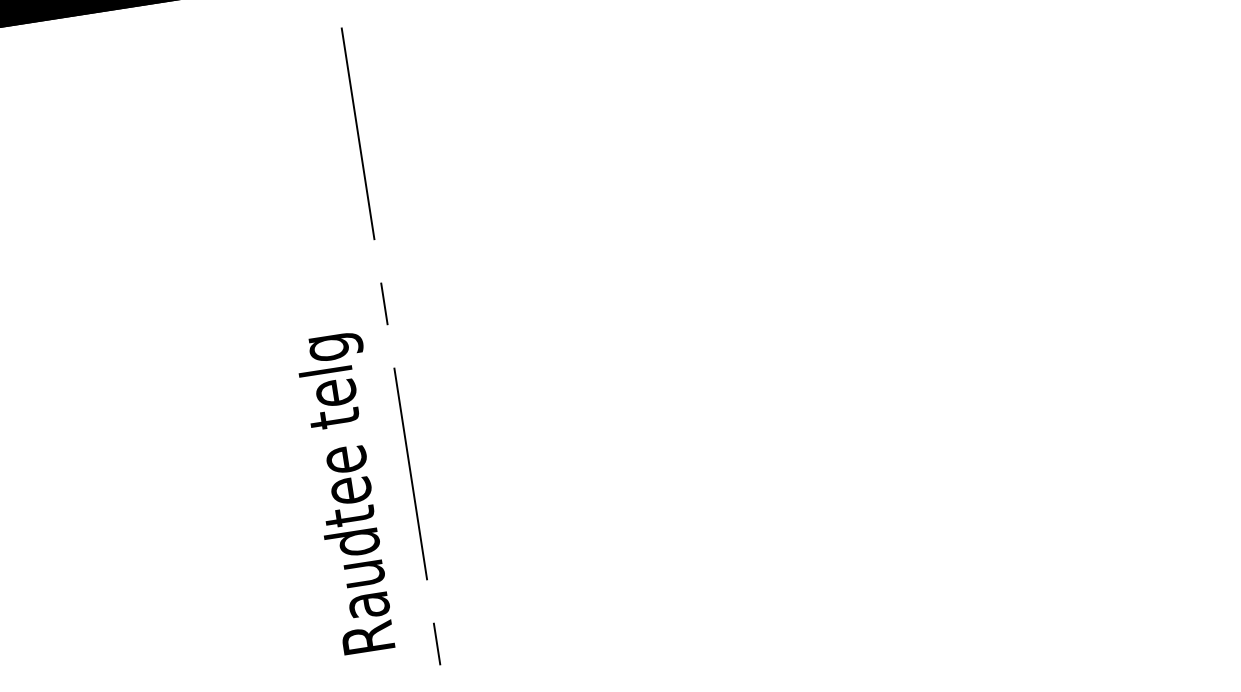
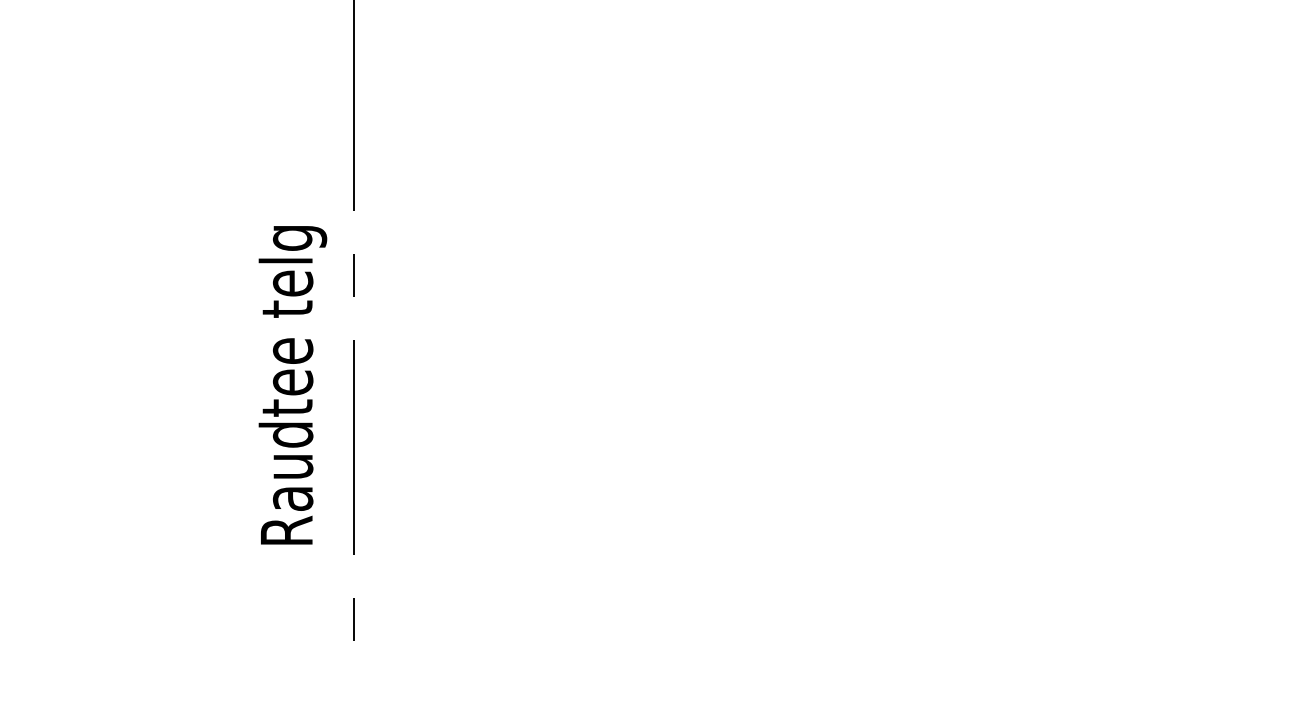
text: (351, 493) -> (292, 385), moved

